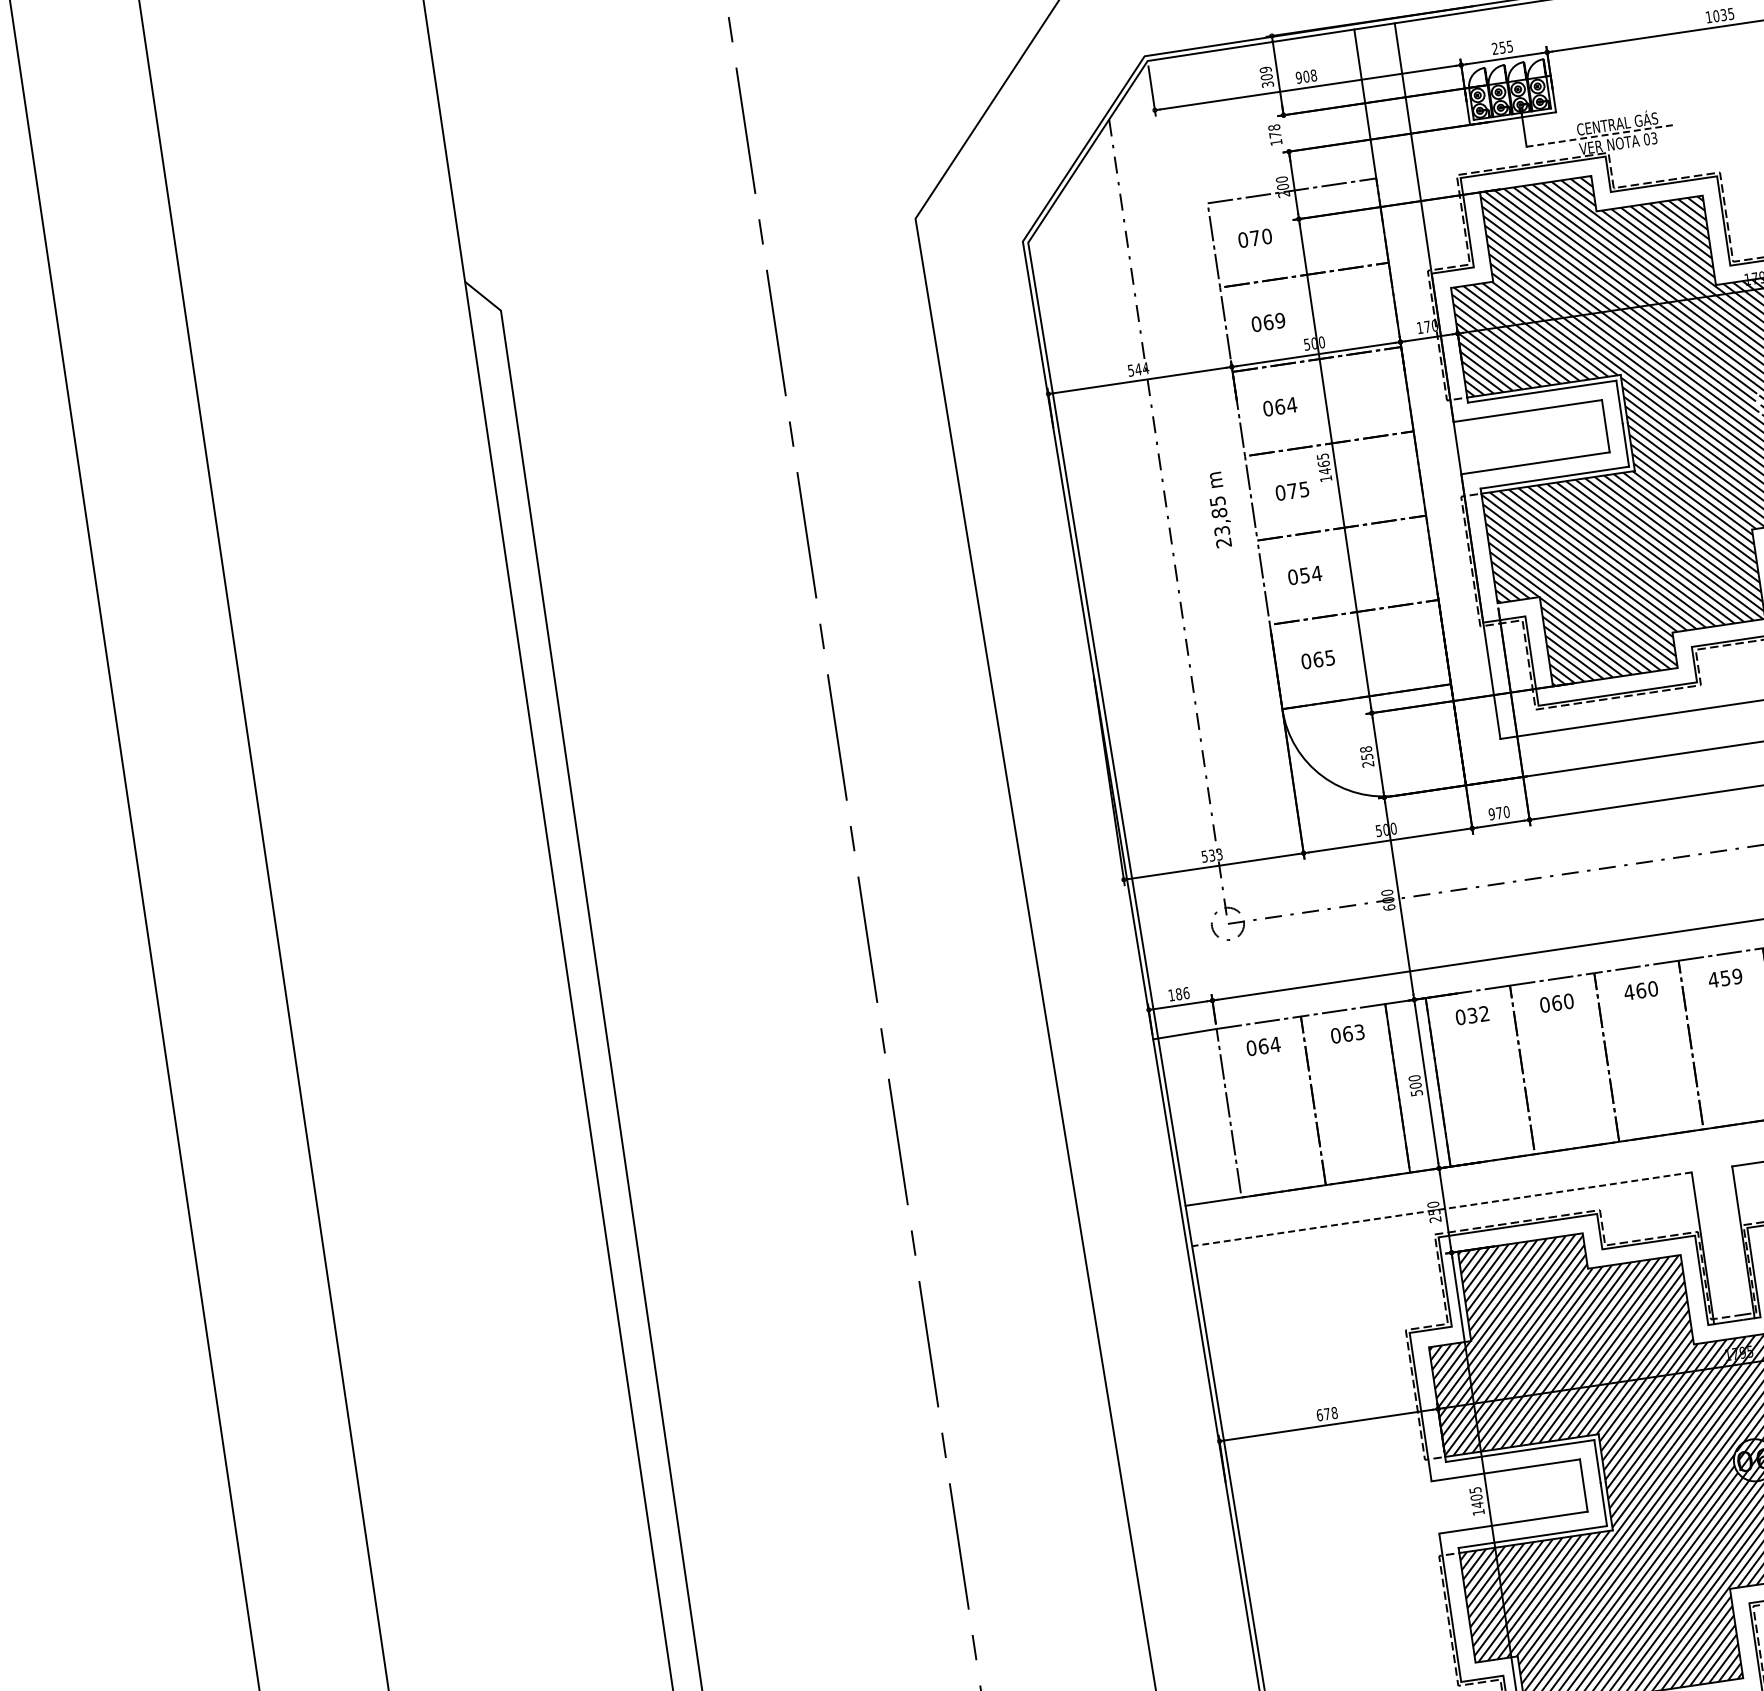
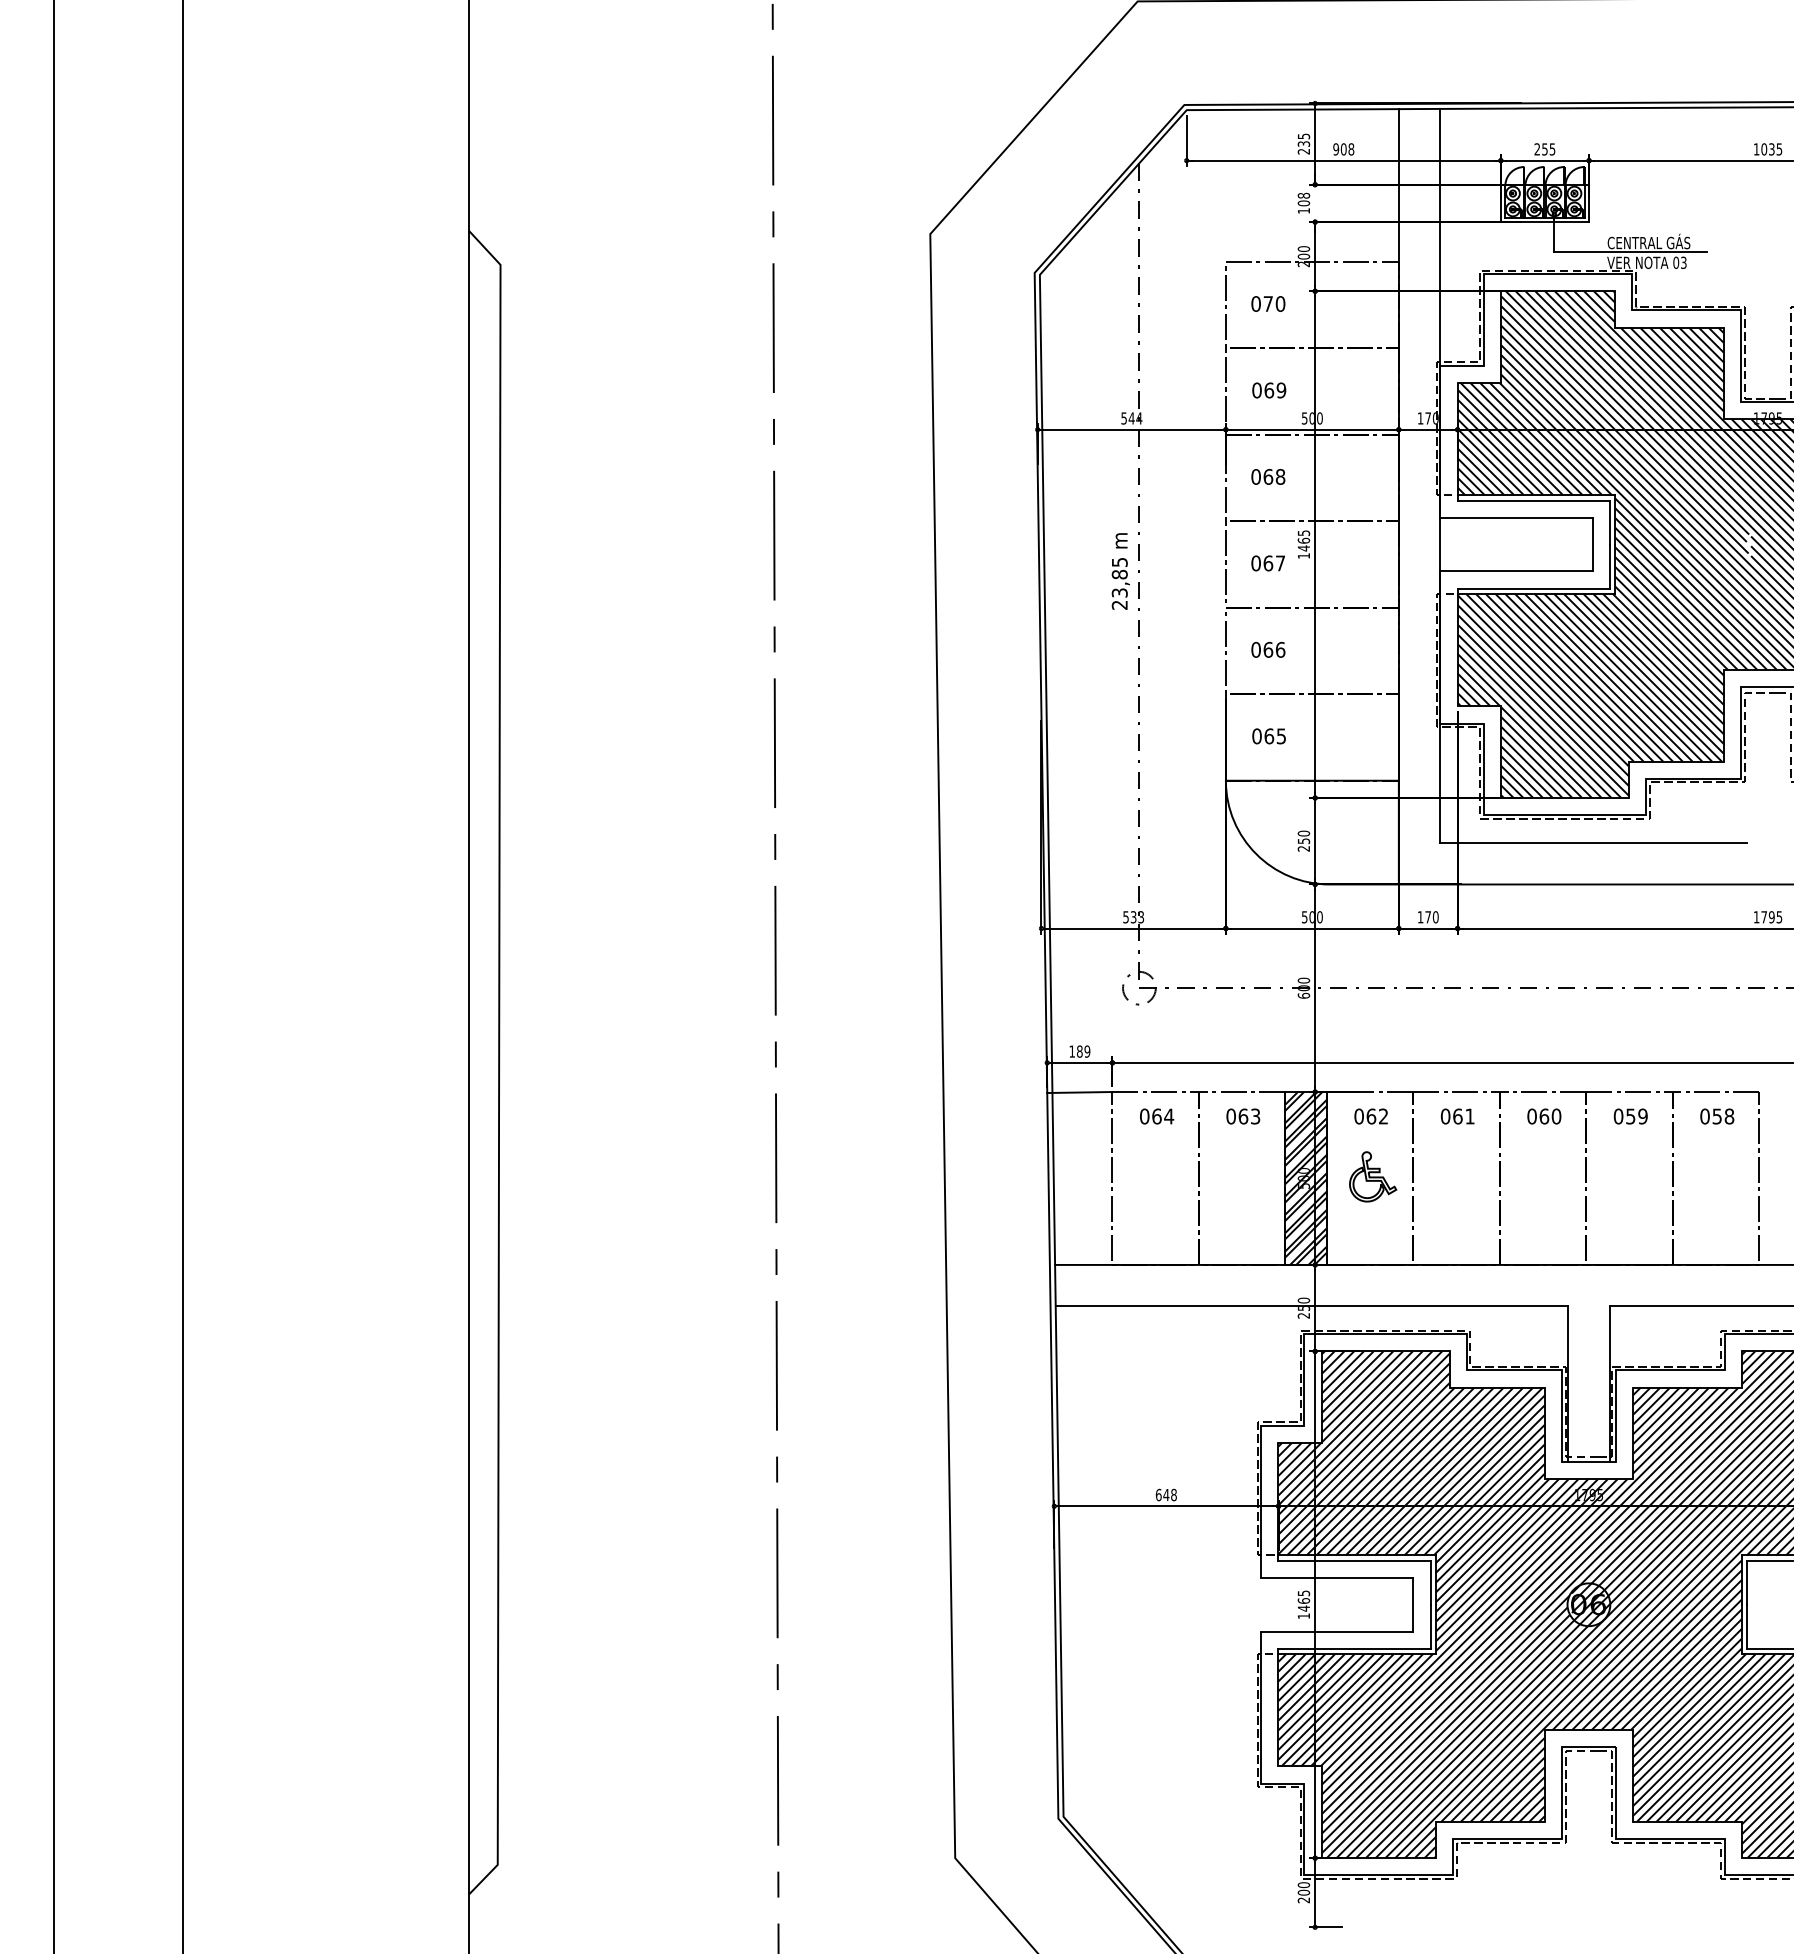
text: (1266, 76) -> (1303, 143), 309 -> 235
text: (1274, 135) -> (1303, 203), 178 -> 108
line: (1600, 135) -> (1630, 252), dashed -> solid
text: (1291, 404) -> (1280, 476), 064 -> 068
text: (1297, 490) -> (1273, 563), 075 -> 067
text: (1219, 509) -> (1120, 571), moved
text: (1310, 574) -> (1274, 649), 054 -> 066
text: (1365, 749) -> (1303, 833), 258 -> 250
text: (1491, 814) -> (1420, 917), 970 -> 170
text: (1713, 979) -> (1618, 1116), 459 -> 059
text: (1629, 992) -> (1532, 1116), 460 -> 060
text: (1186, 993) -> (1087, 1051), 186 -> 189
text: (1568, 1001) -> (1469, 1116), 060 -> 061
text: (1472, 1015) -> (1371, 1116), 032 -> 062
part: (1483, 1073) -> (1373, 1176), added
hatch: (1417, 1085) -> (1305, 1178), added
line: (1441, 1209) -> (1311, 1306), dashed -> solid
text: (1327, 1414) -> (1166, 1495), 678 -> 648
text: (1476, 1497) -> (1303, 1600), 1405 -> 1465

